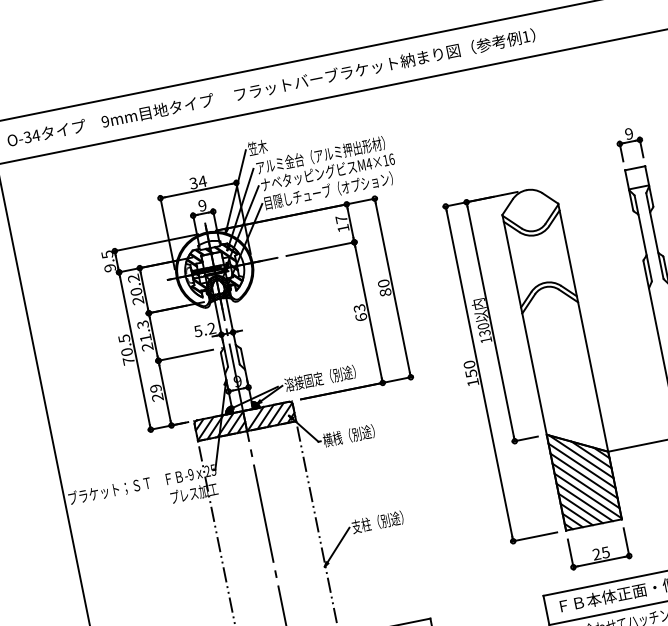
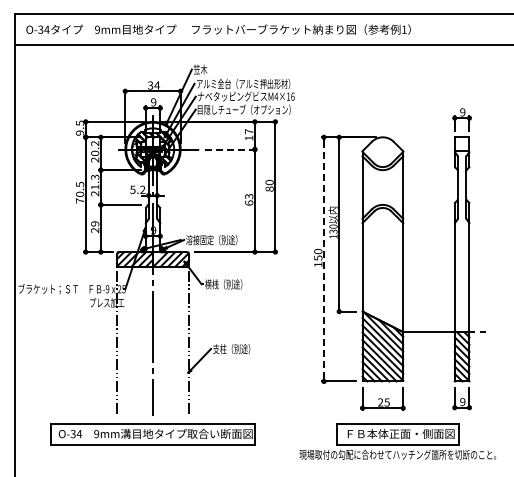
line: (320, 249) -> (230, 149), solid -> dashed
line: (480, 373) -> (324, 259), solid -> dashed

